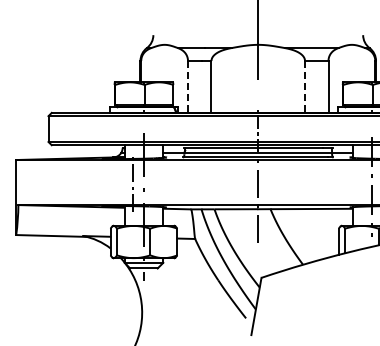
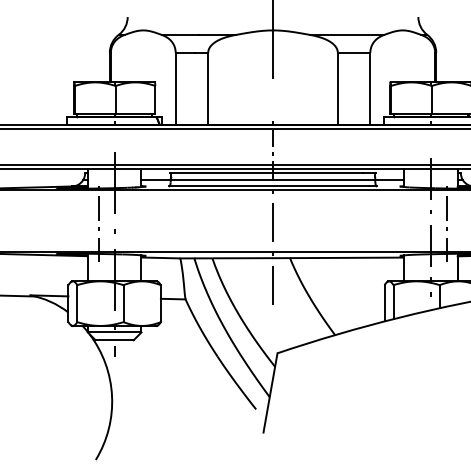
line: (188, 86) -> (176, 88), dashed -> solid
line: (305, 86) -> (338, 88), dashed -> solid

